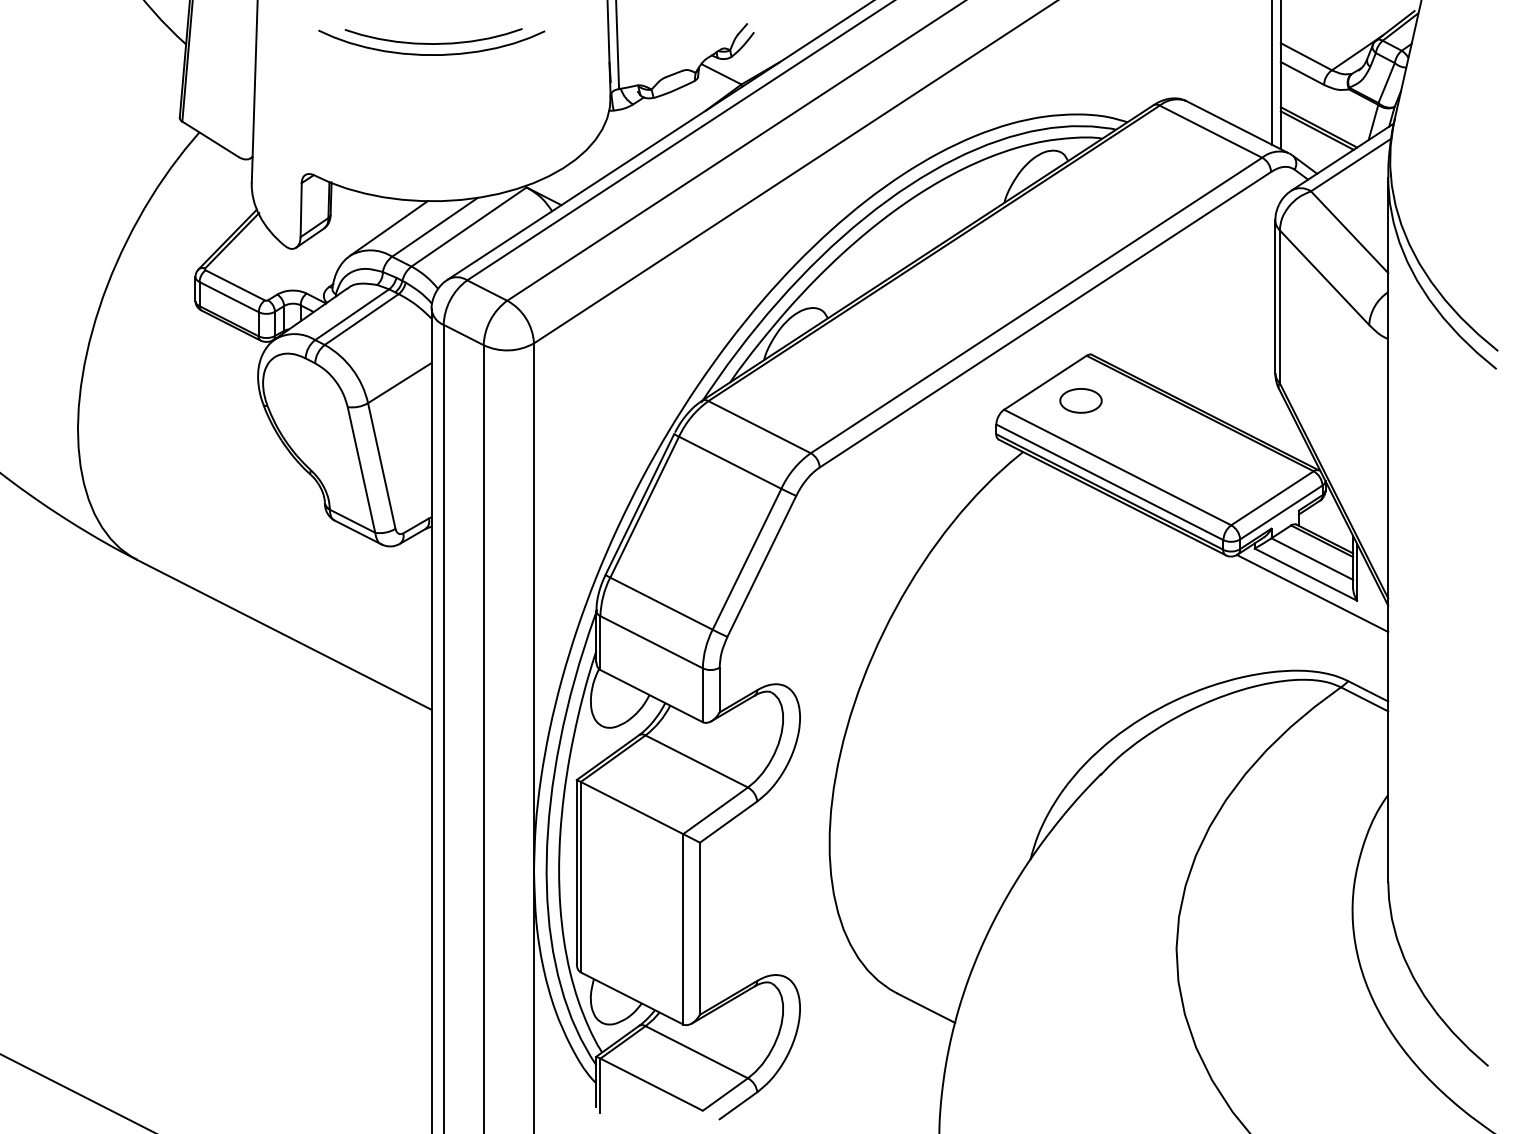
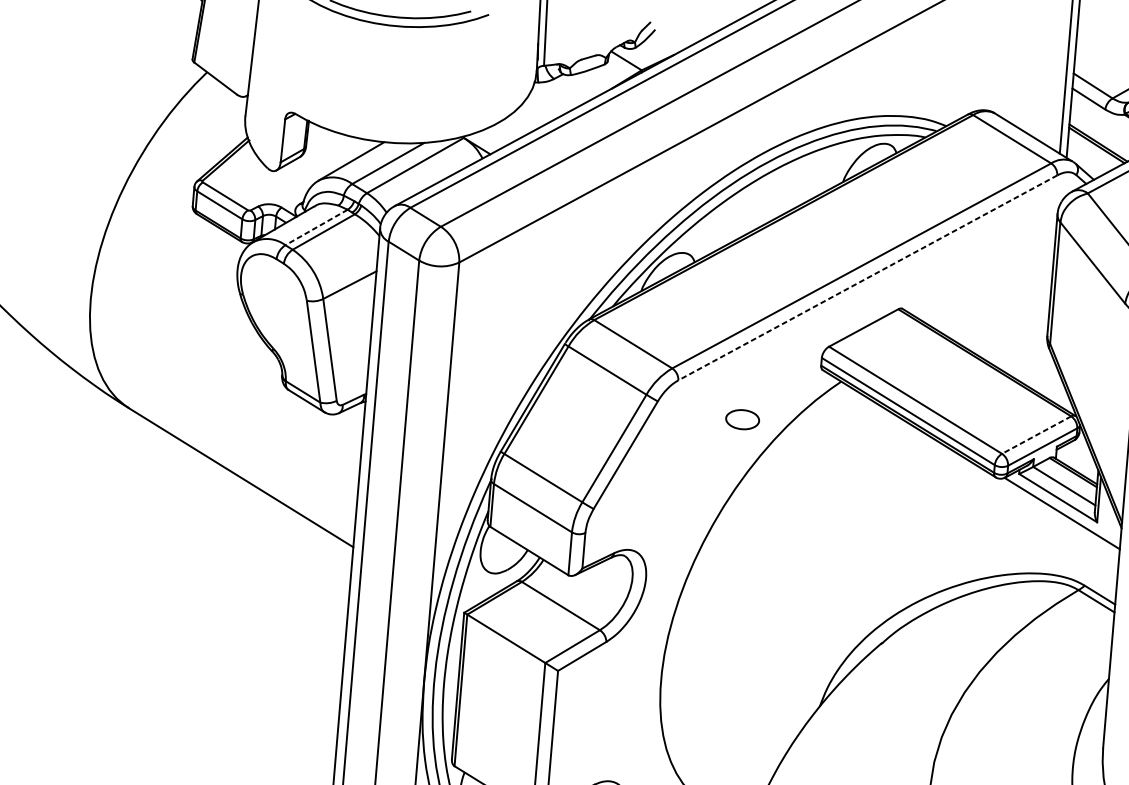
line: (352, 314) -> (316, 227), solid -> dashed
line: (1045, 319) -> (867, 277), solid -> dashed
part: (1080, 400) -> (742, 419), moved
line: (1272, 498) -> (1036, 435), solid -> dashed

